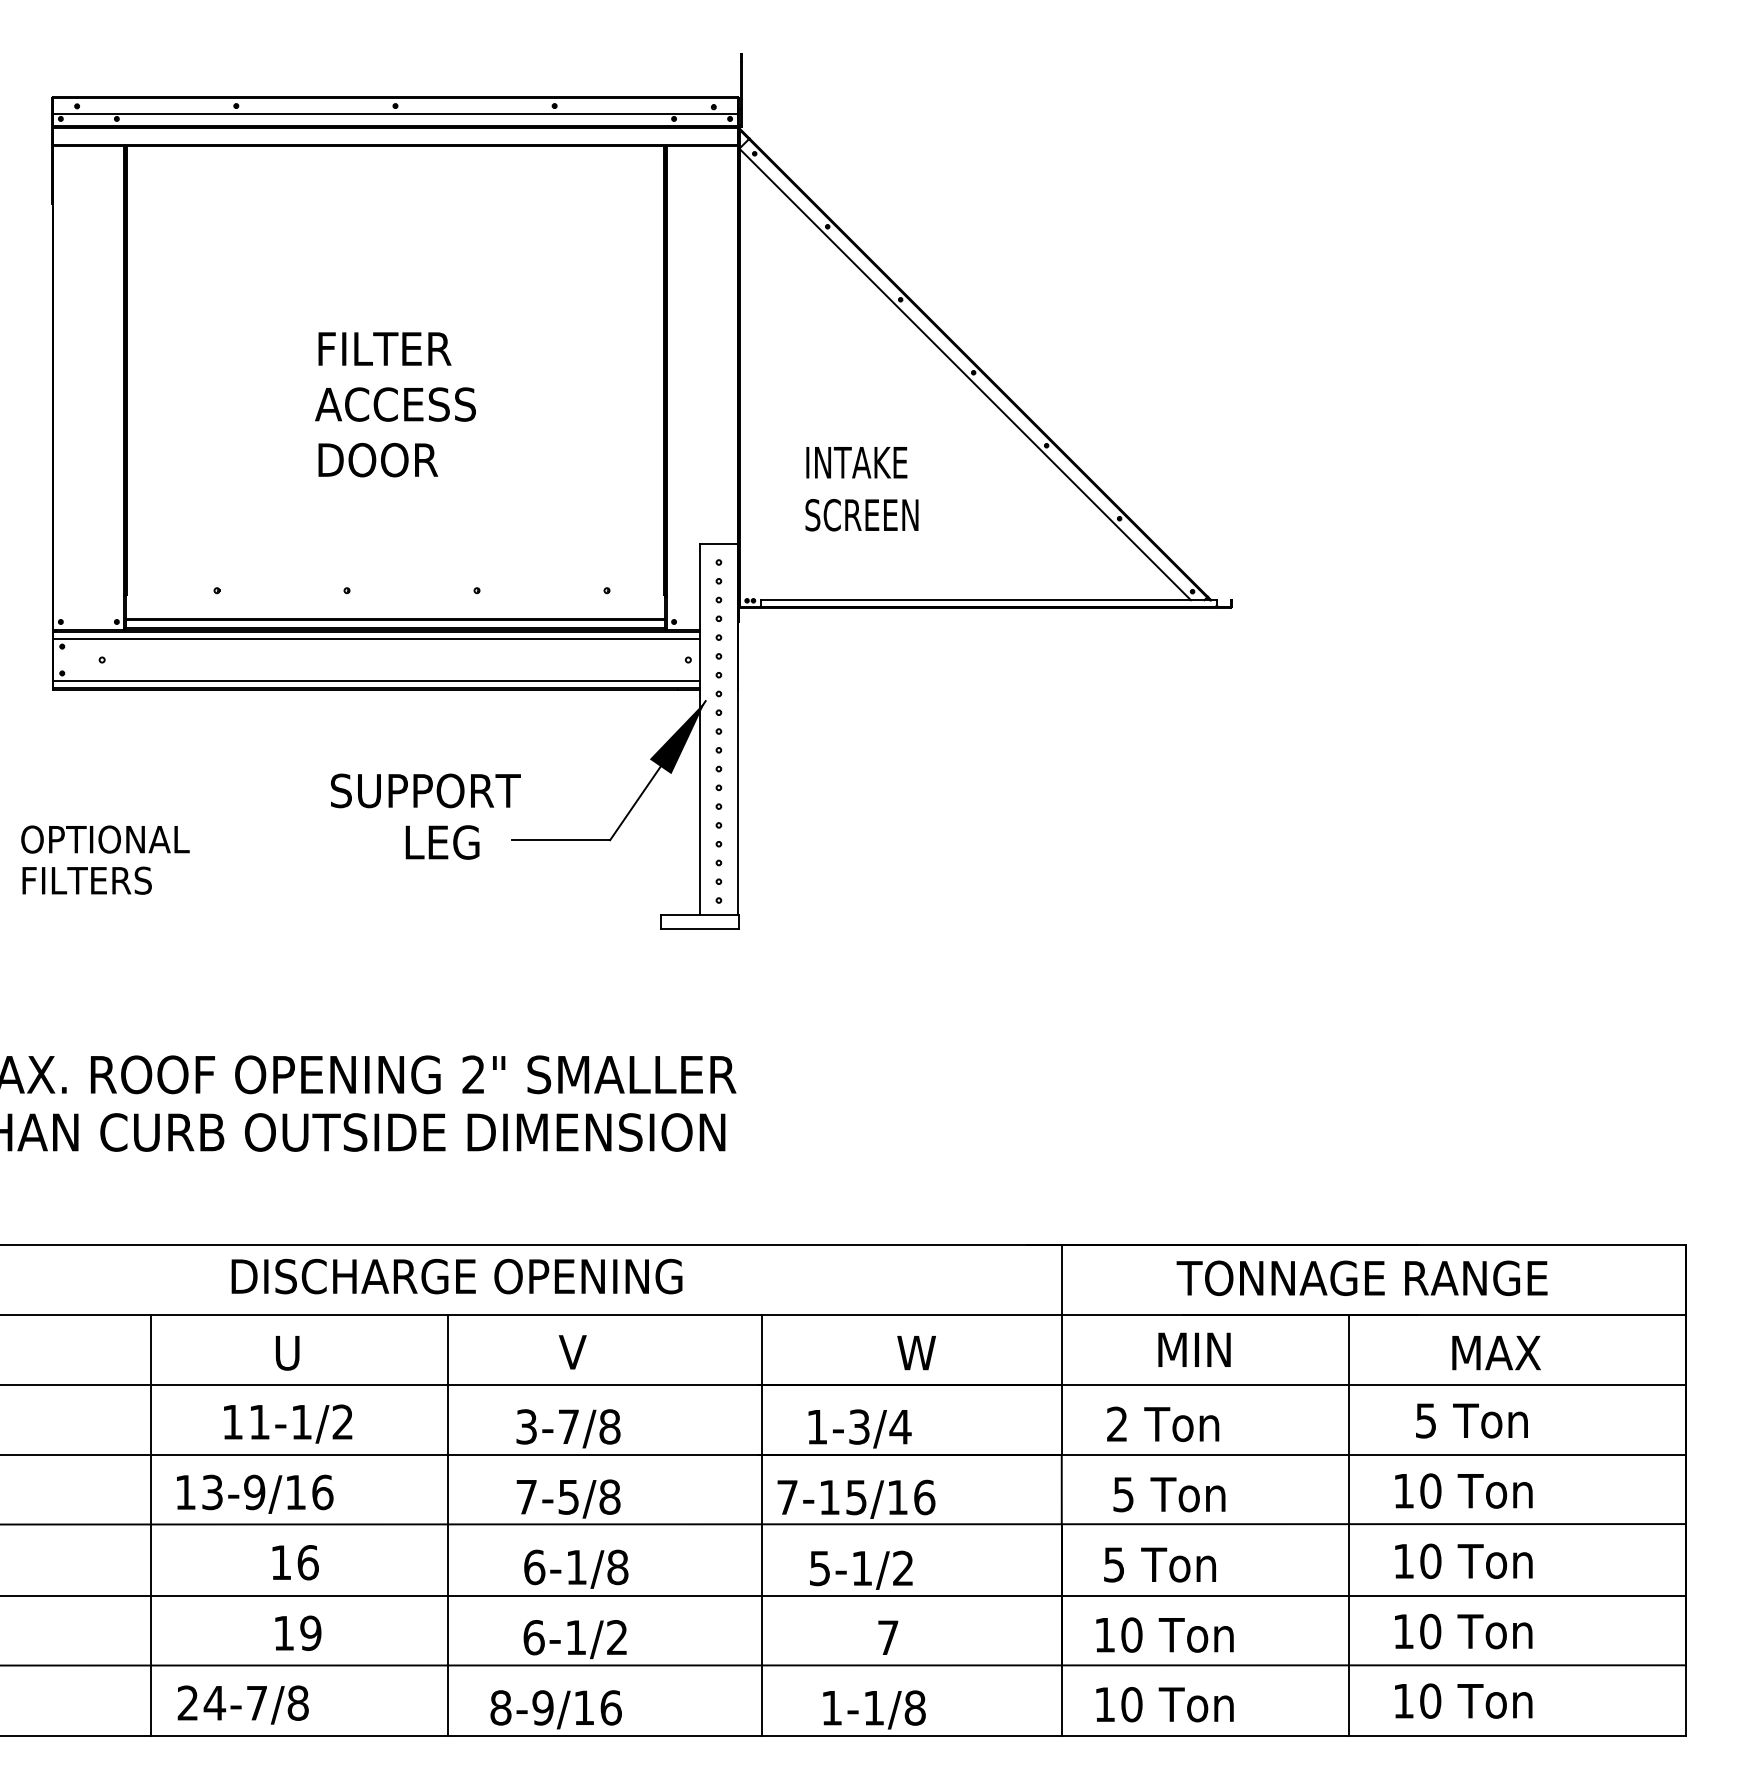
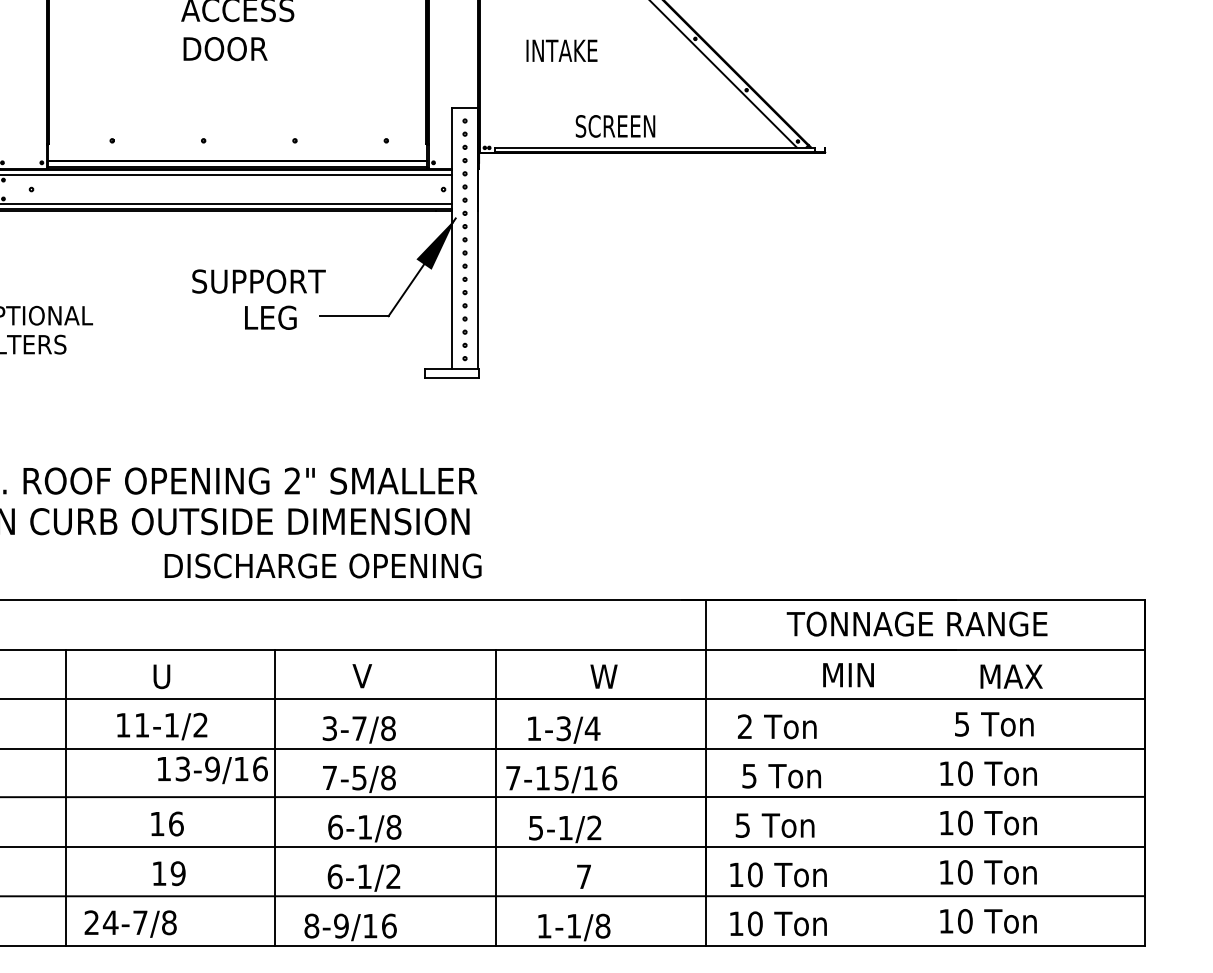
text: (861, 515) -> (615, 126), moved
text: (456, 1276) -> (322, 565), moved
text: (1194, 1349) -> (848, 674), moved
text: (255, 1493) -> (213, 769), moved
line: (1348, 1525) -> (907, 797), removed

